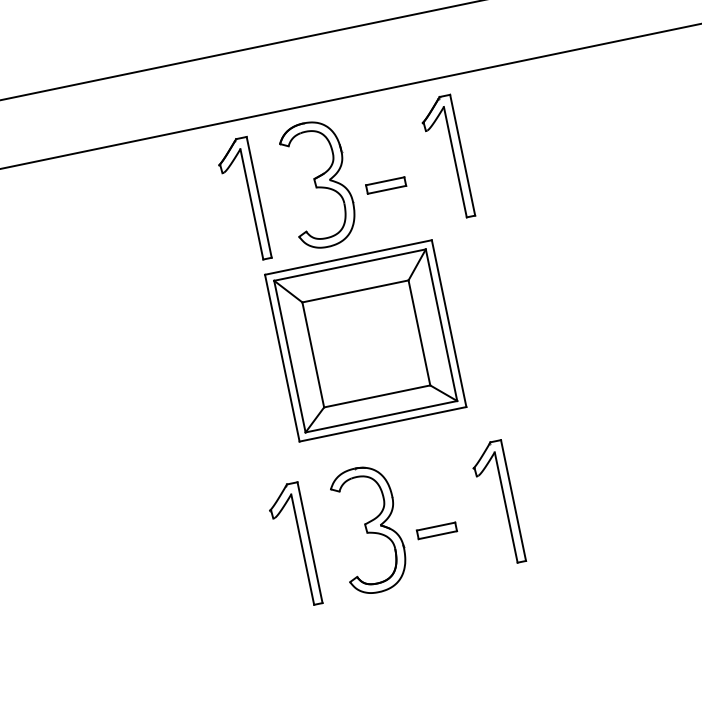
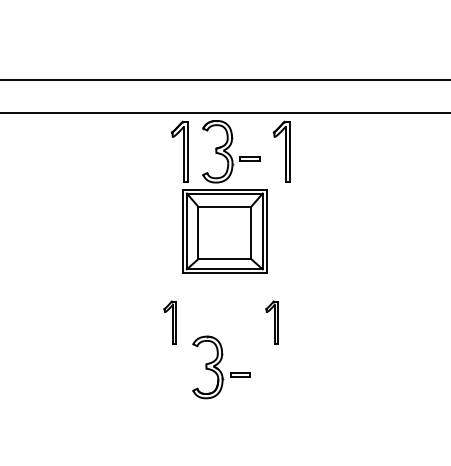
part: (496, 503) -> (271, 322), size x0.7
part: (396, 524) -> (221, 367), moved
part: (292, 545) -> (169, 322), size x0.7

